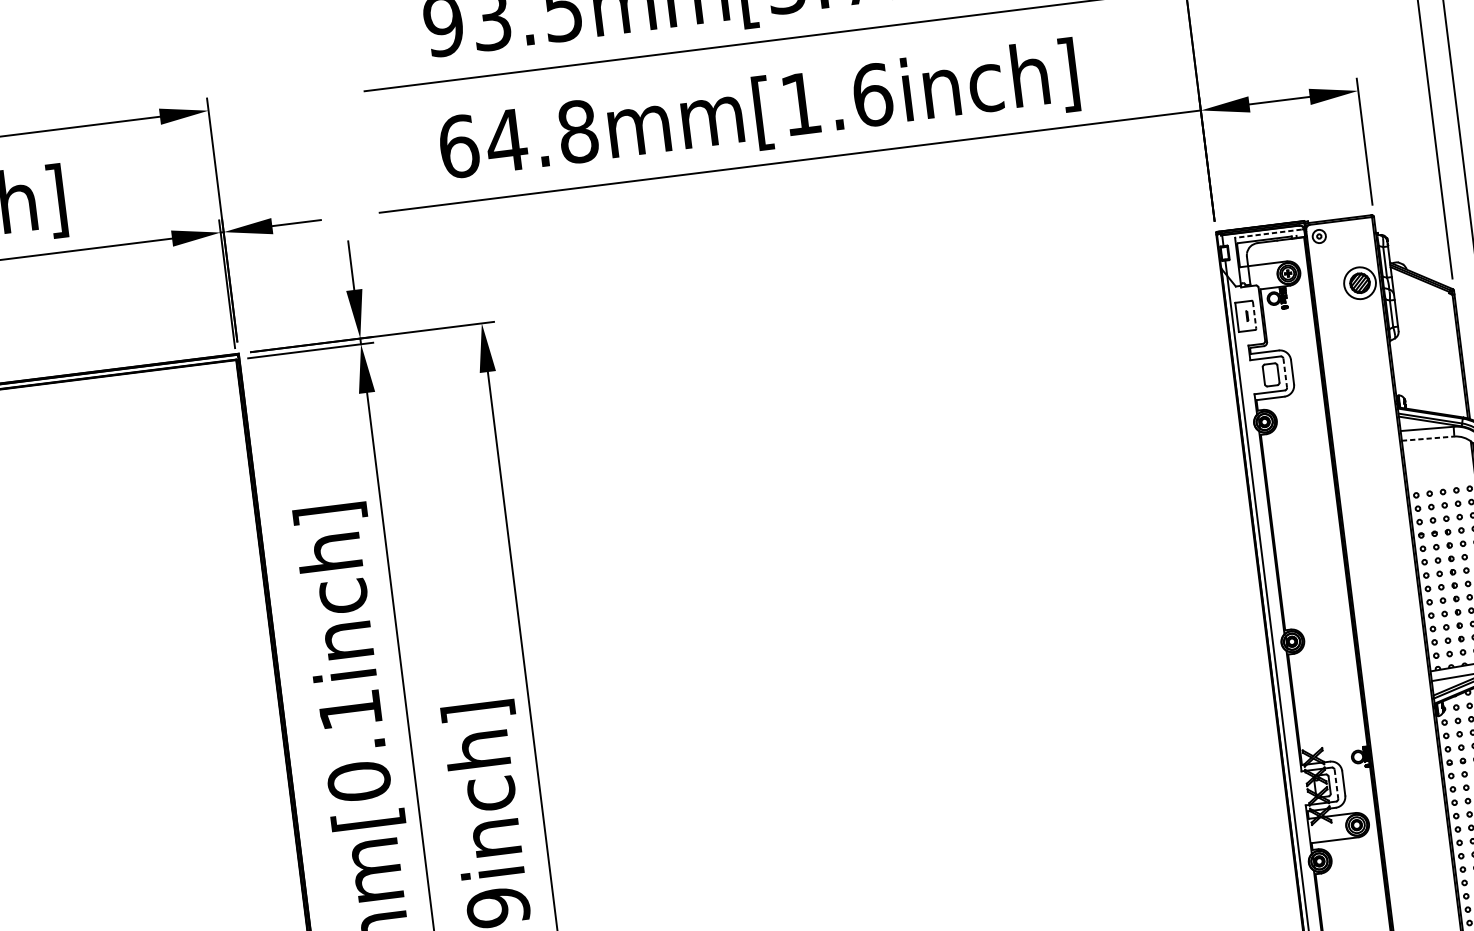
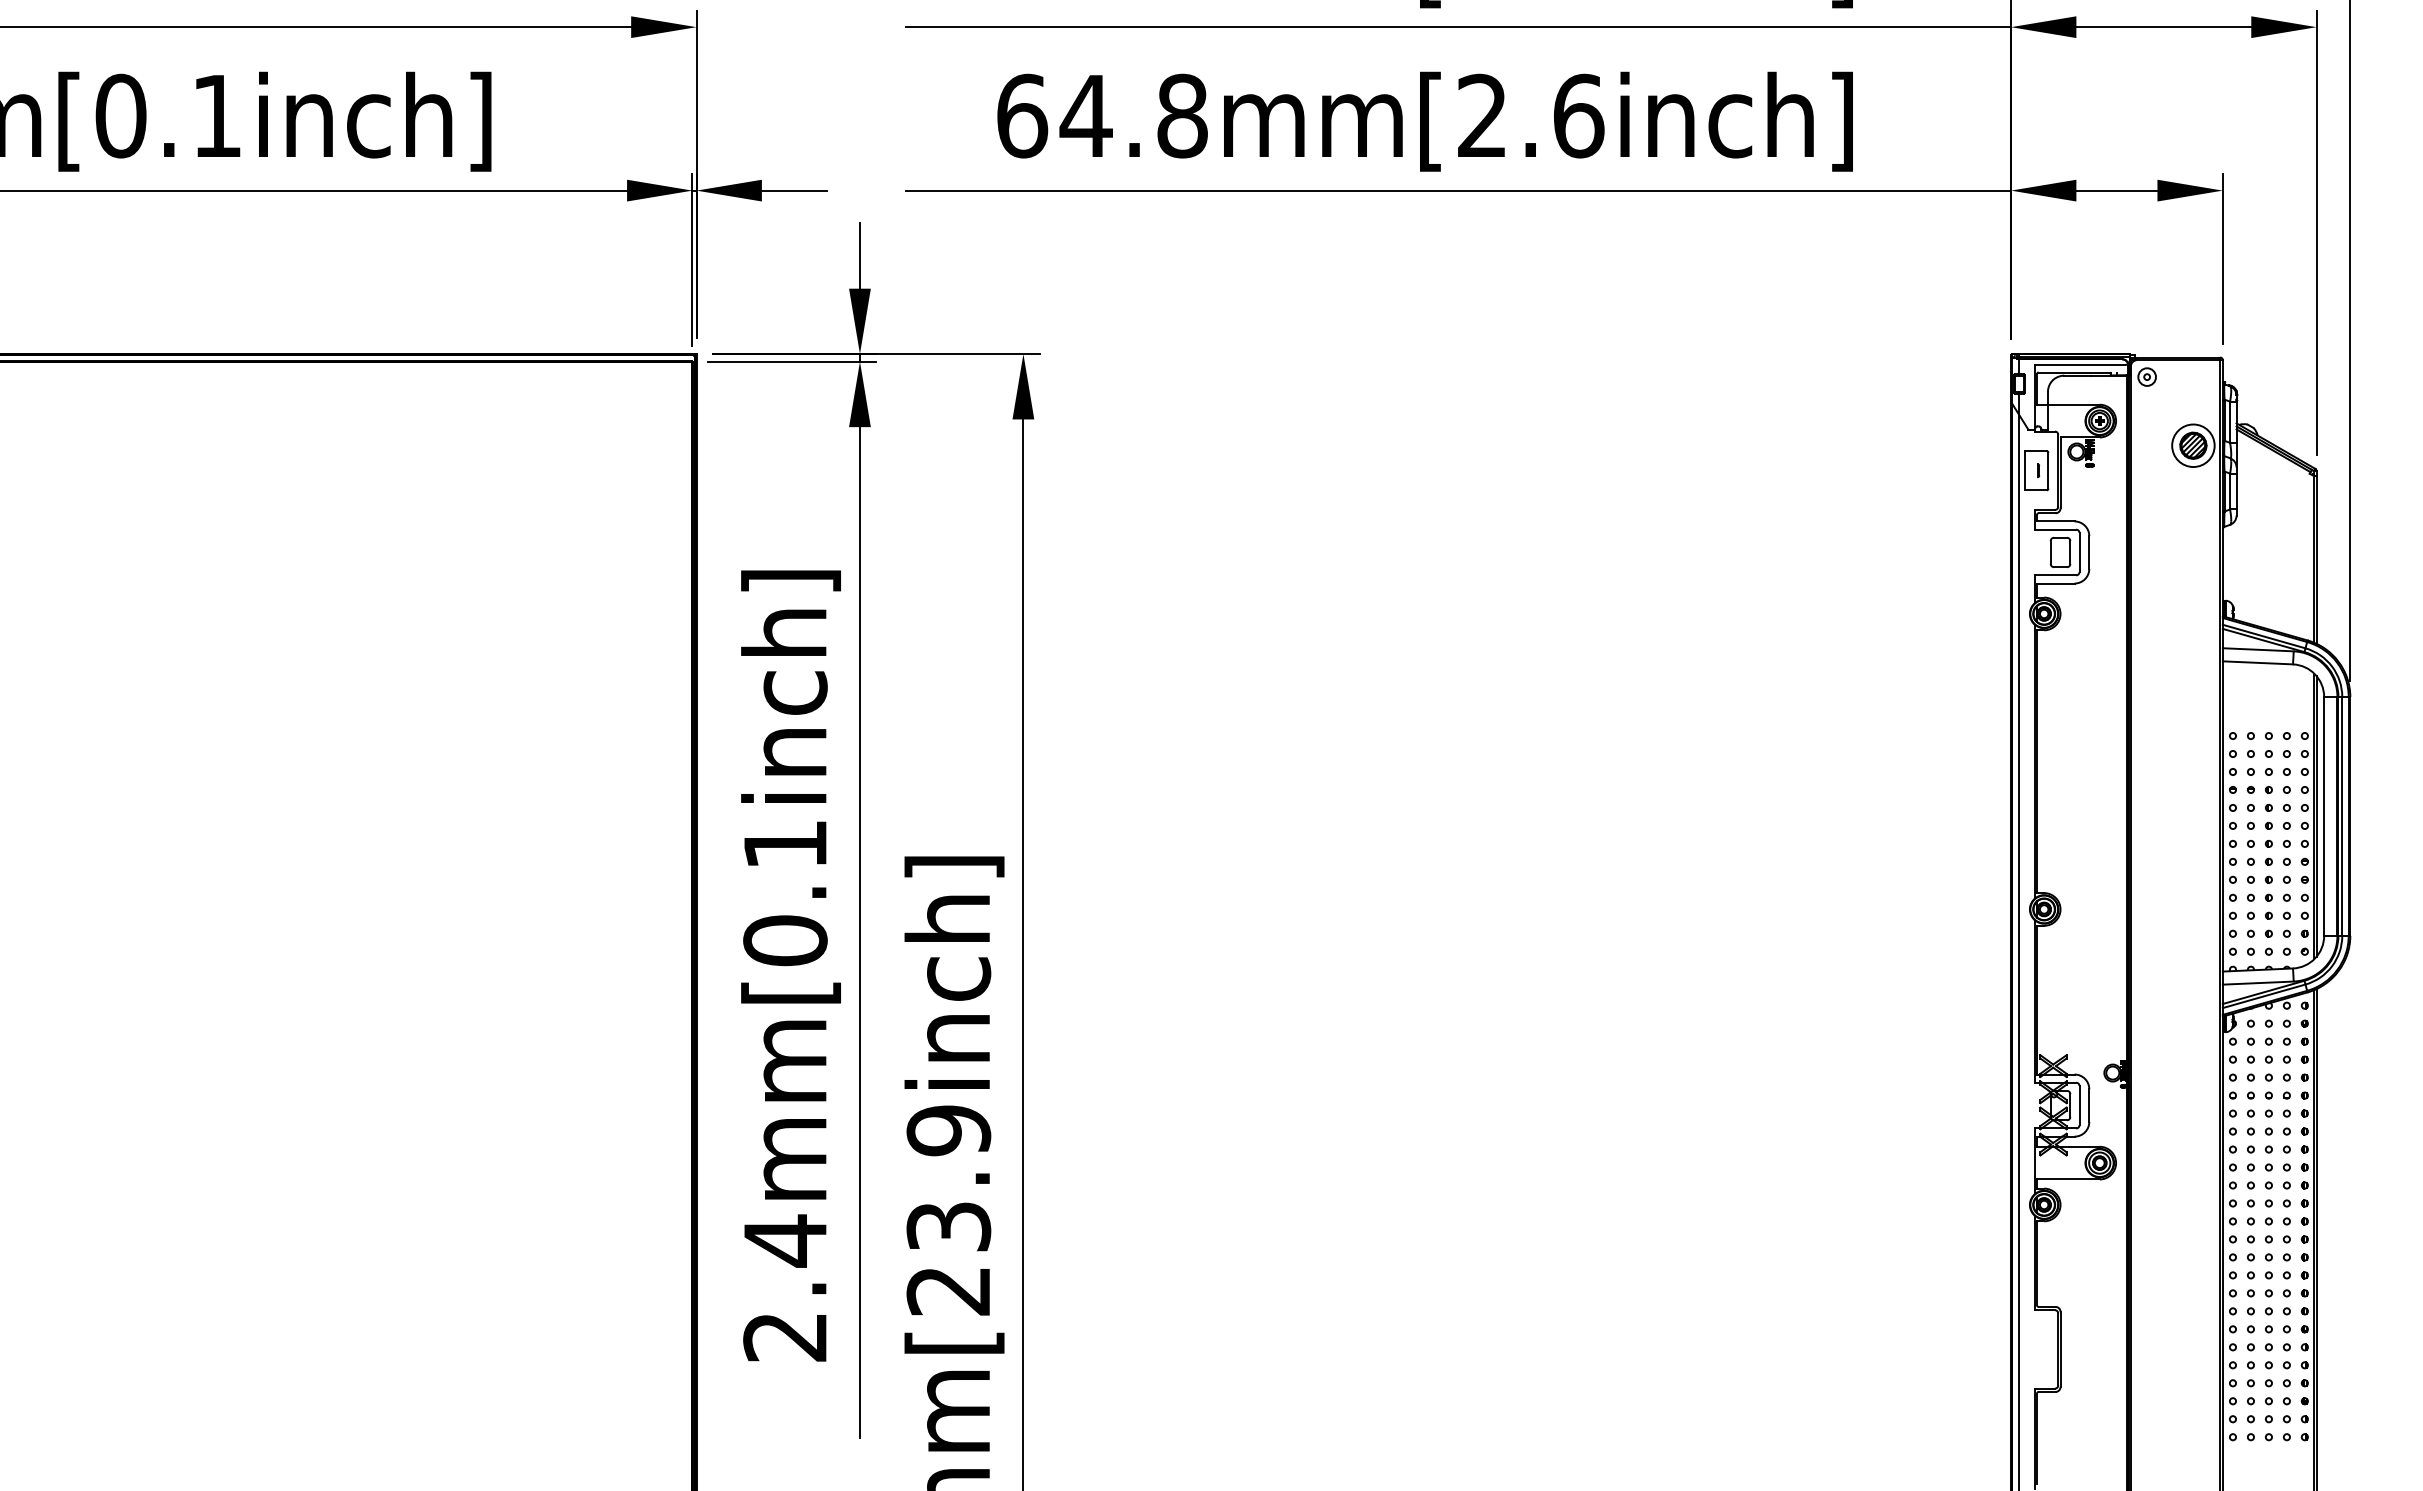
text: (800, 102) -> (1481, 114), 64.8mm[1.6inch] -> 64.8mm[2.6inch]
line: (1268, 234) -> (2080, 365), dashed -> solid
line: (1254, 315) -> (2048, 470), dashed -> solid
line: (1285, 373) -> (2079, 552), dashed -> solid
line: (1428, 438) -> (2258, 662), dashed -> solid
line: (1336, 784) -> (2079, 1105), dashed -> solid

